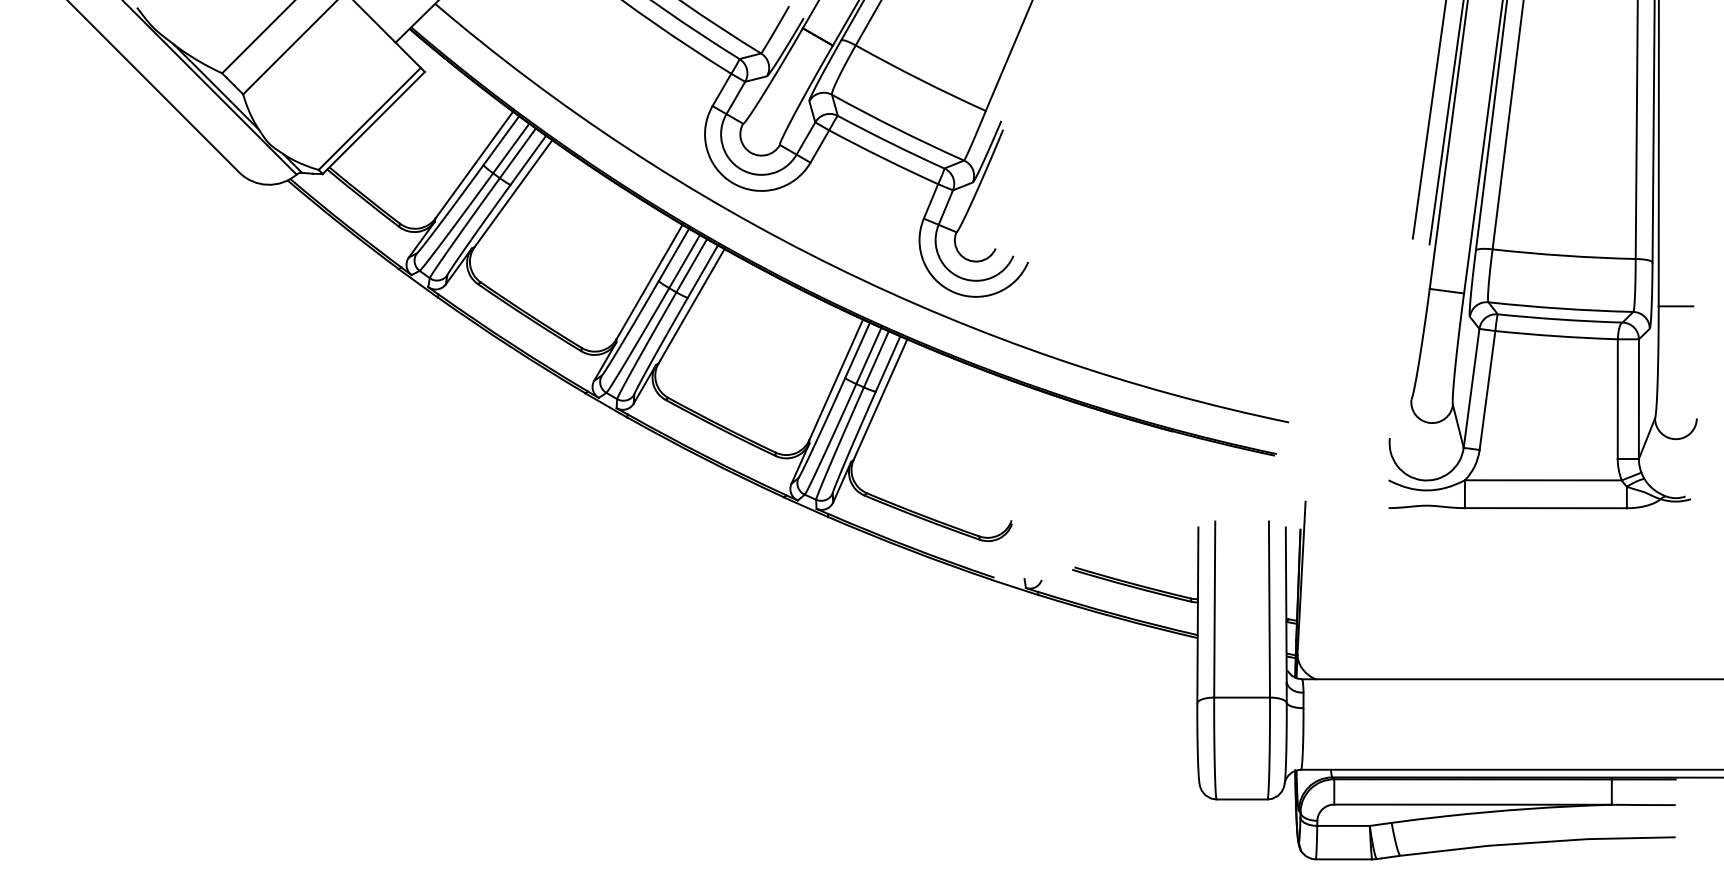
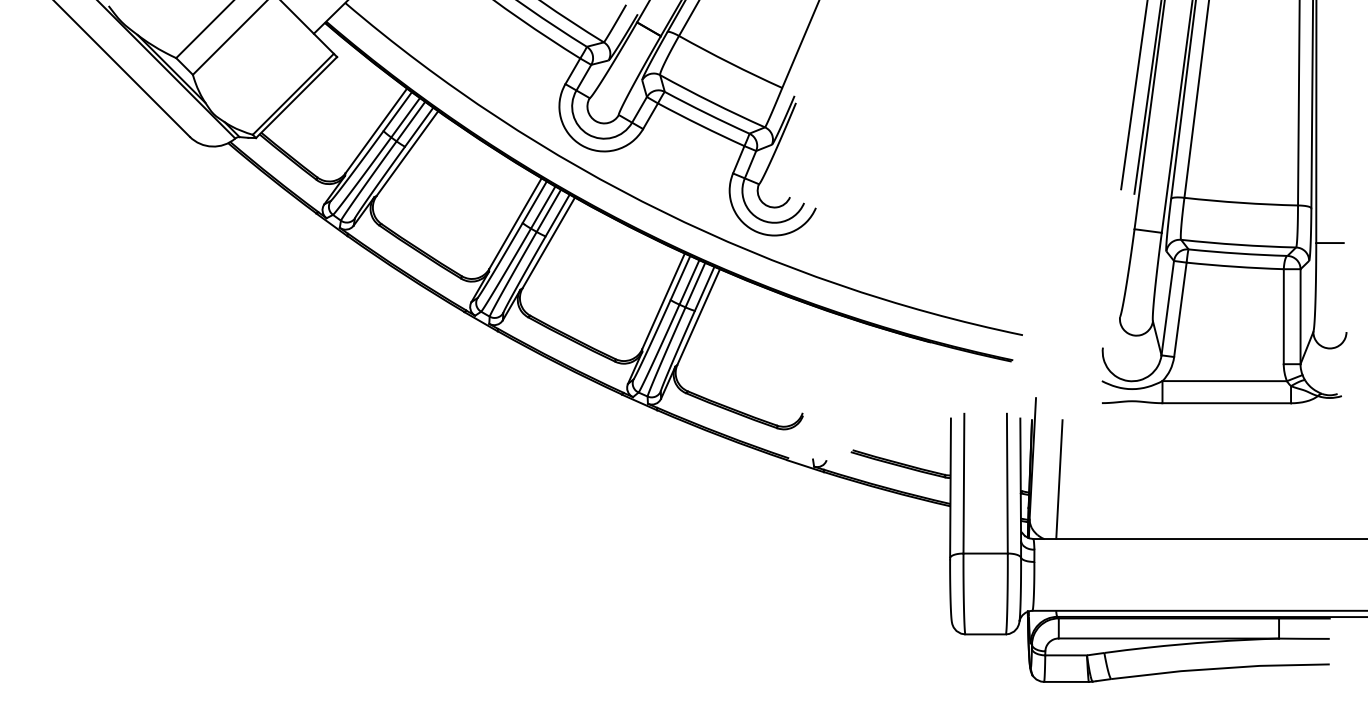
line: (1335, 604) -> (1059, 479), added

